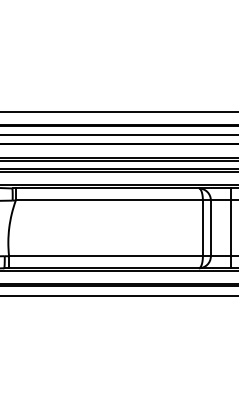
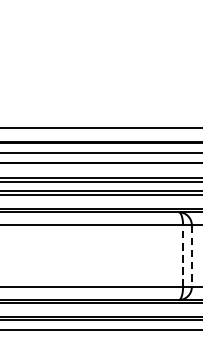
line: (202, 228) -> (182, 256), solid -> dashed
line: (210, 228) -> (191, 256), solid -> dashed

